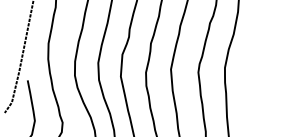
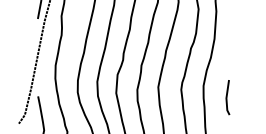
line: (253, 81) -> (227, 97), added

